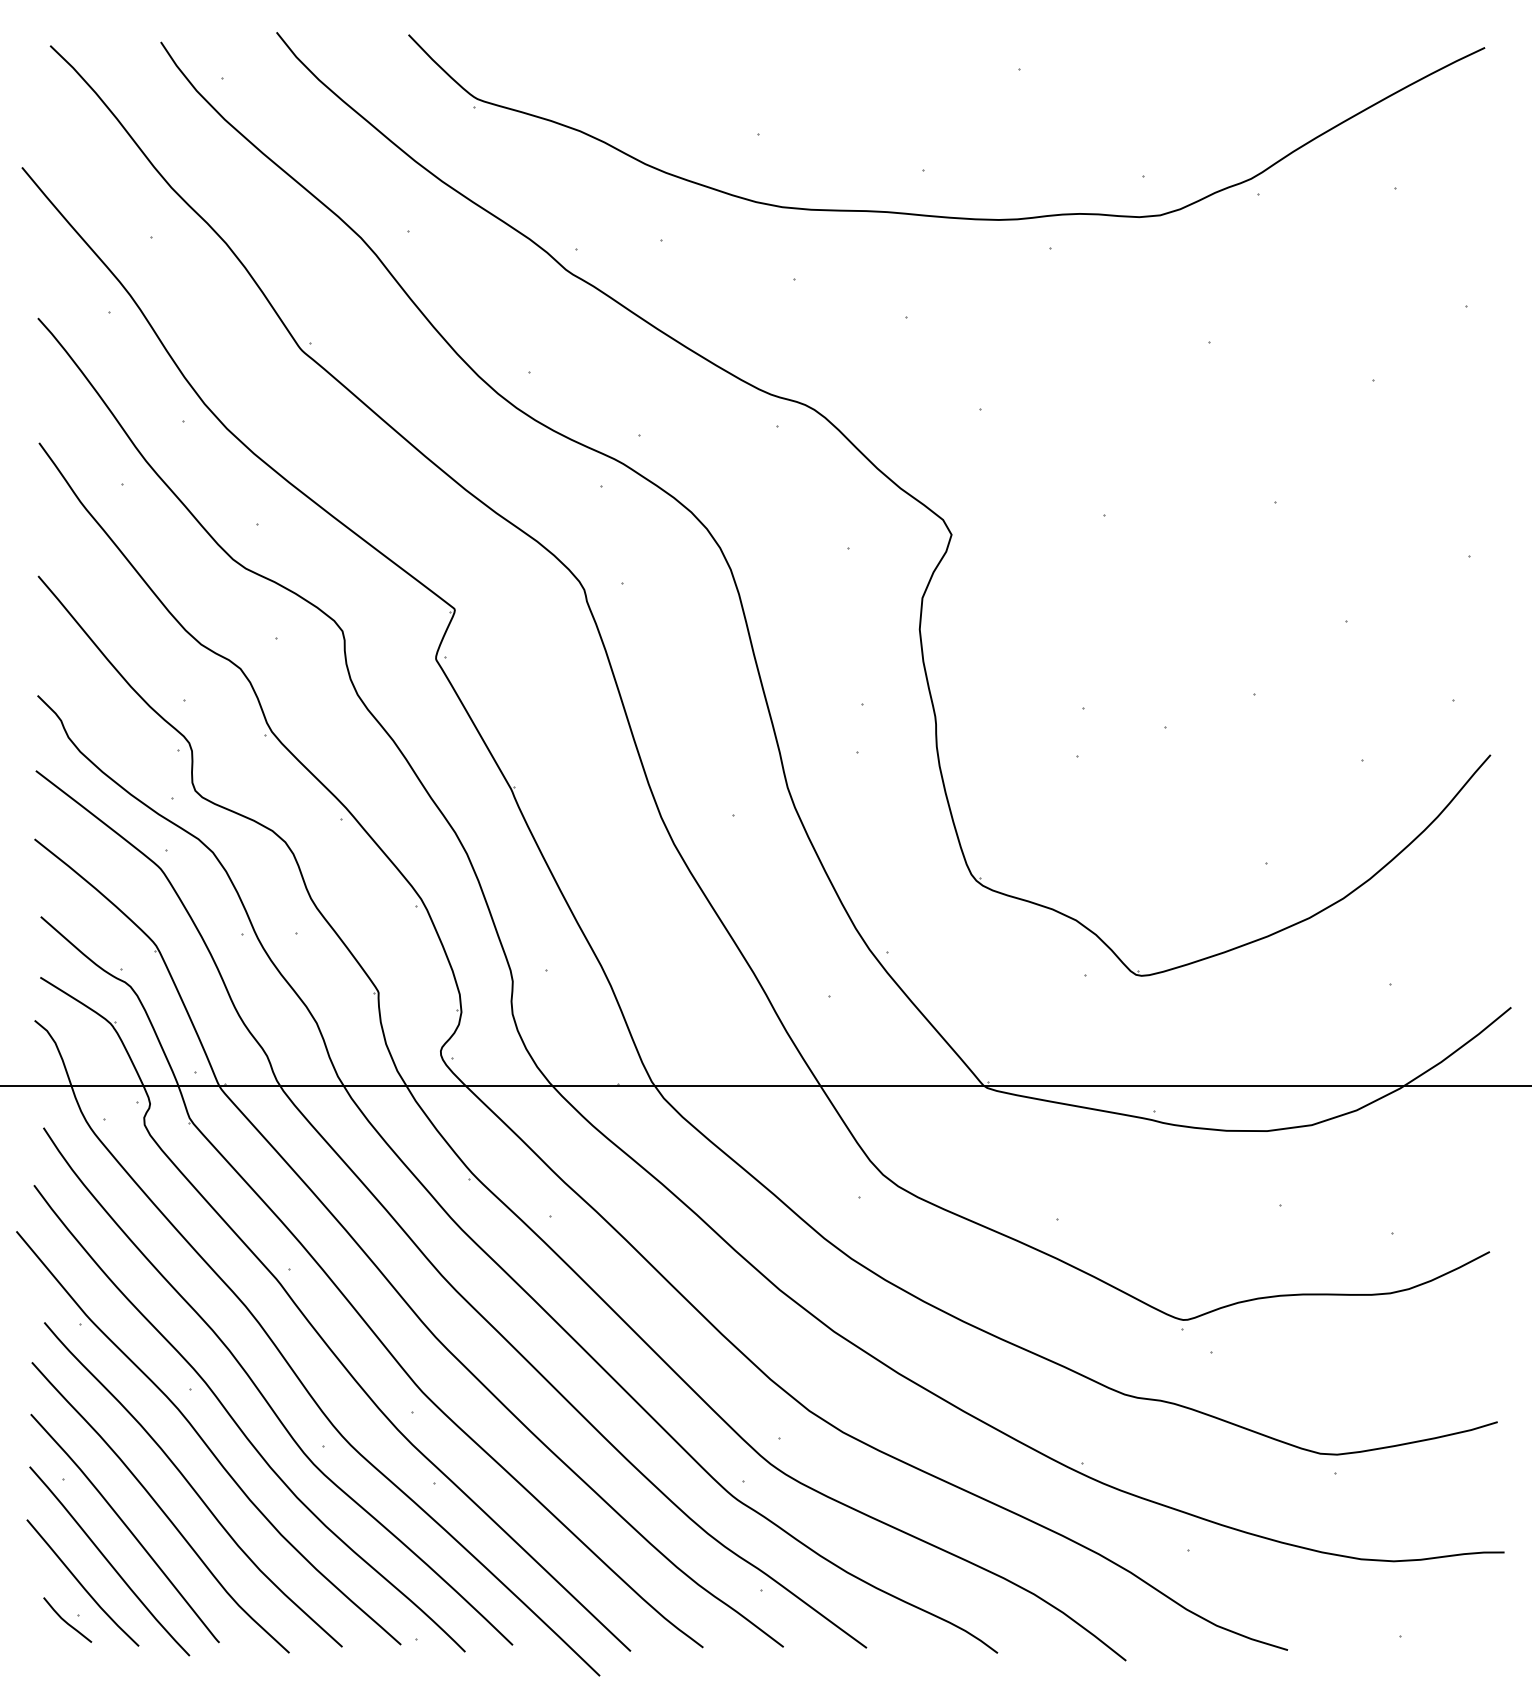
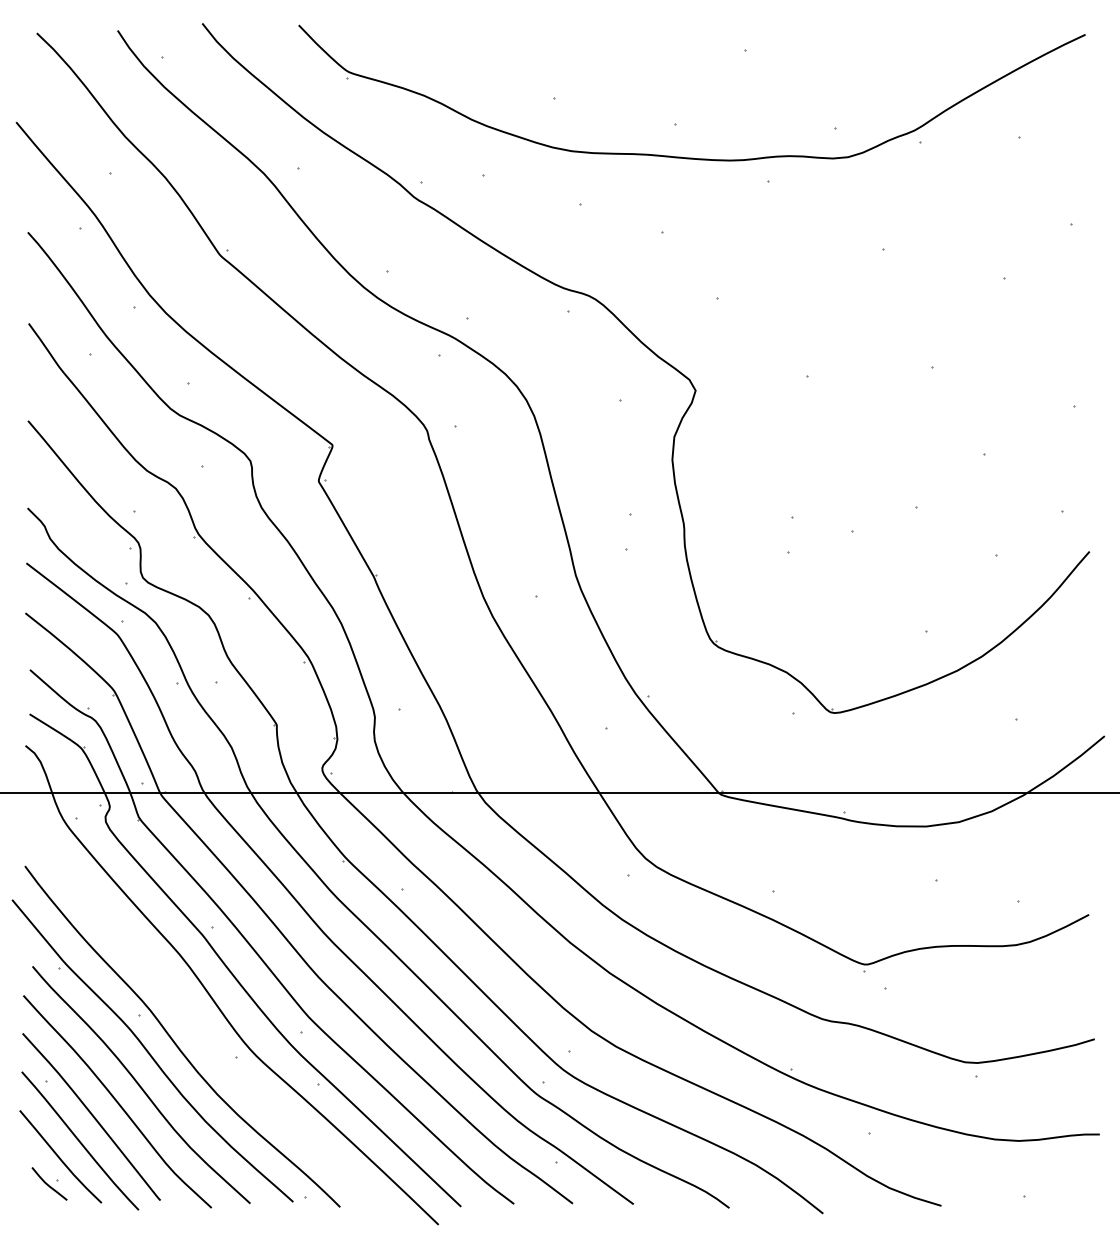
curve: (264, 1396) -> (193, 1020), removed

